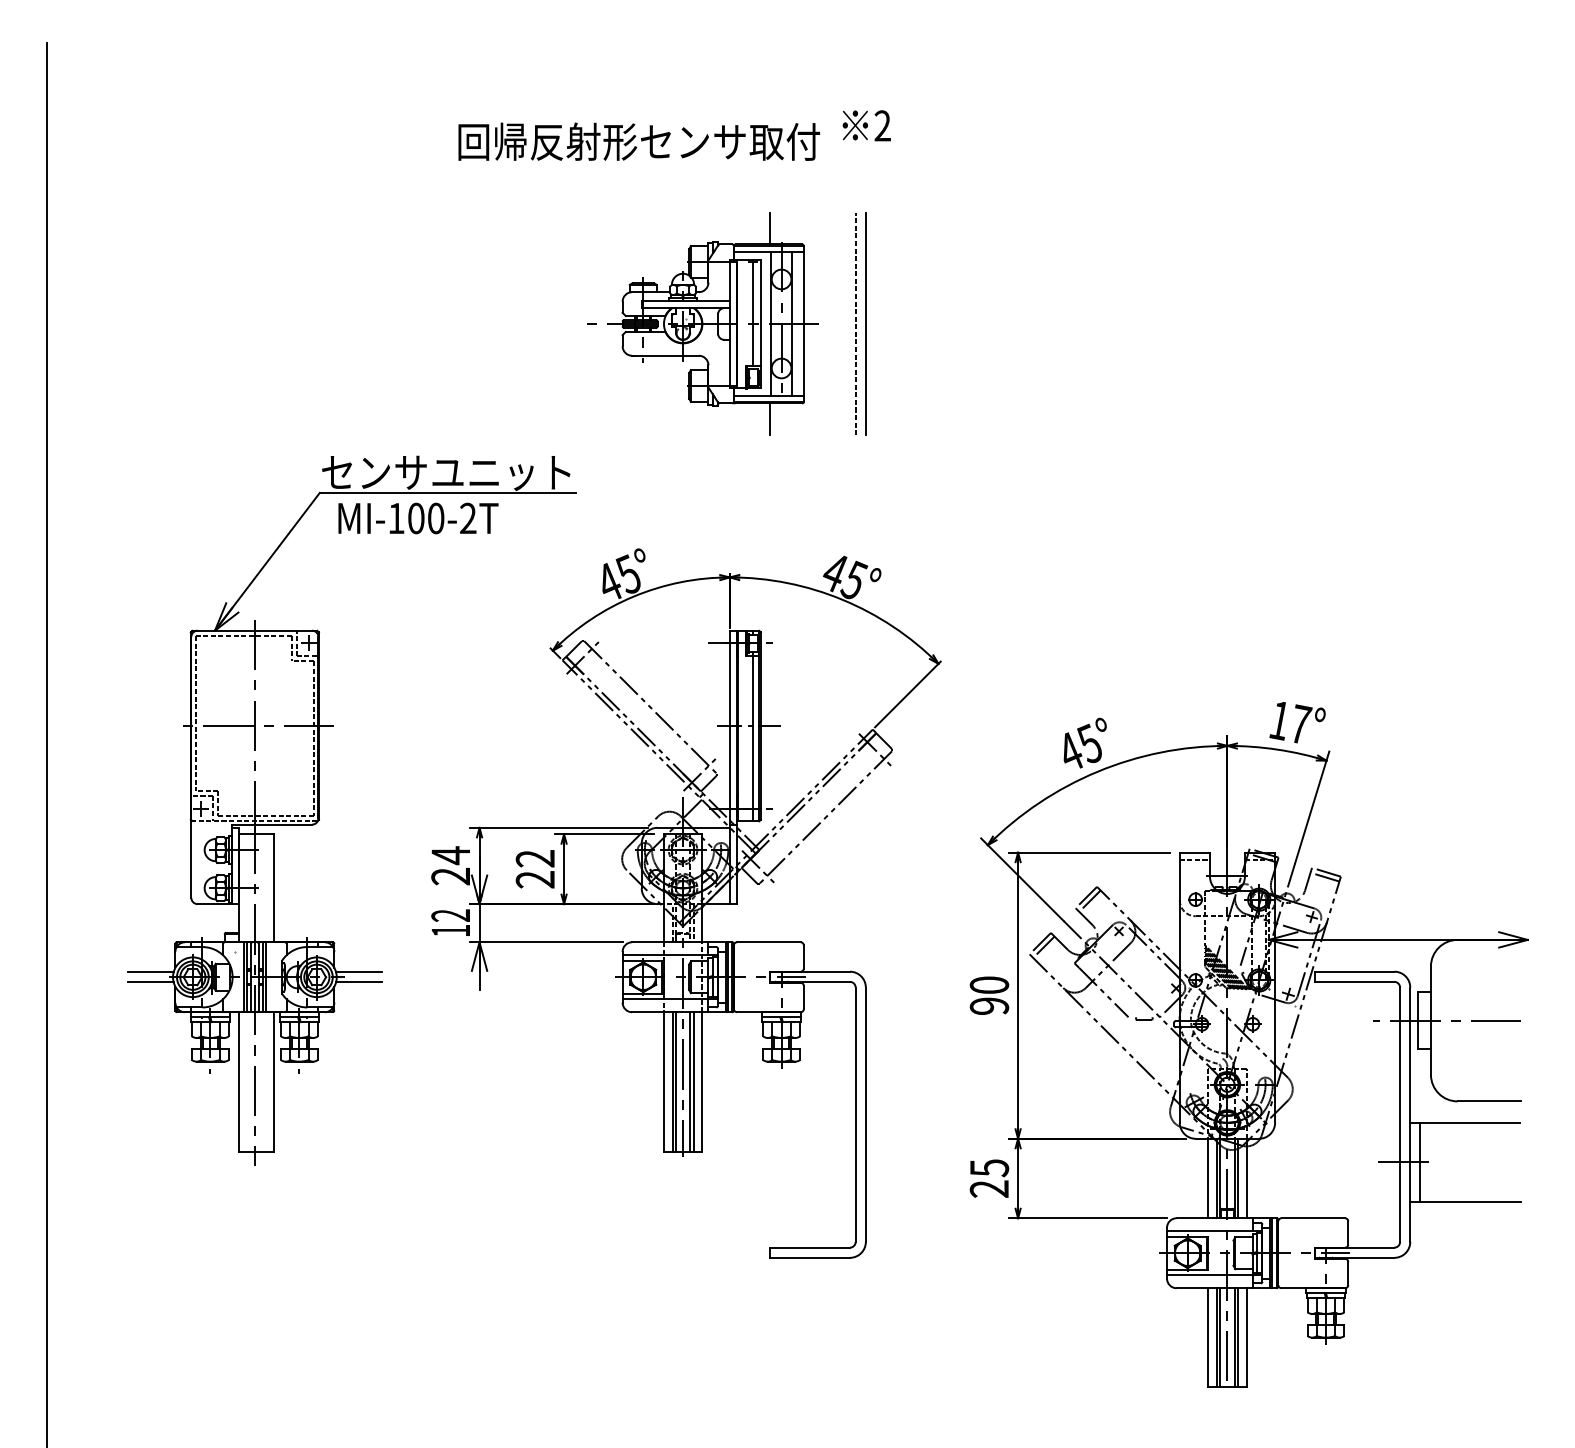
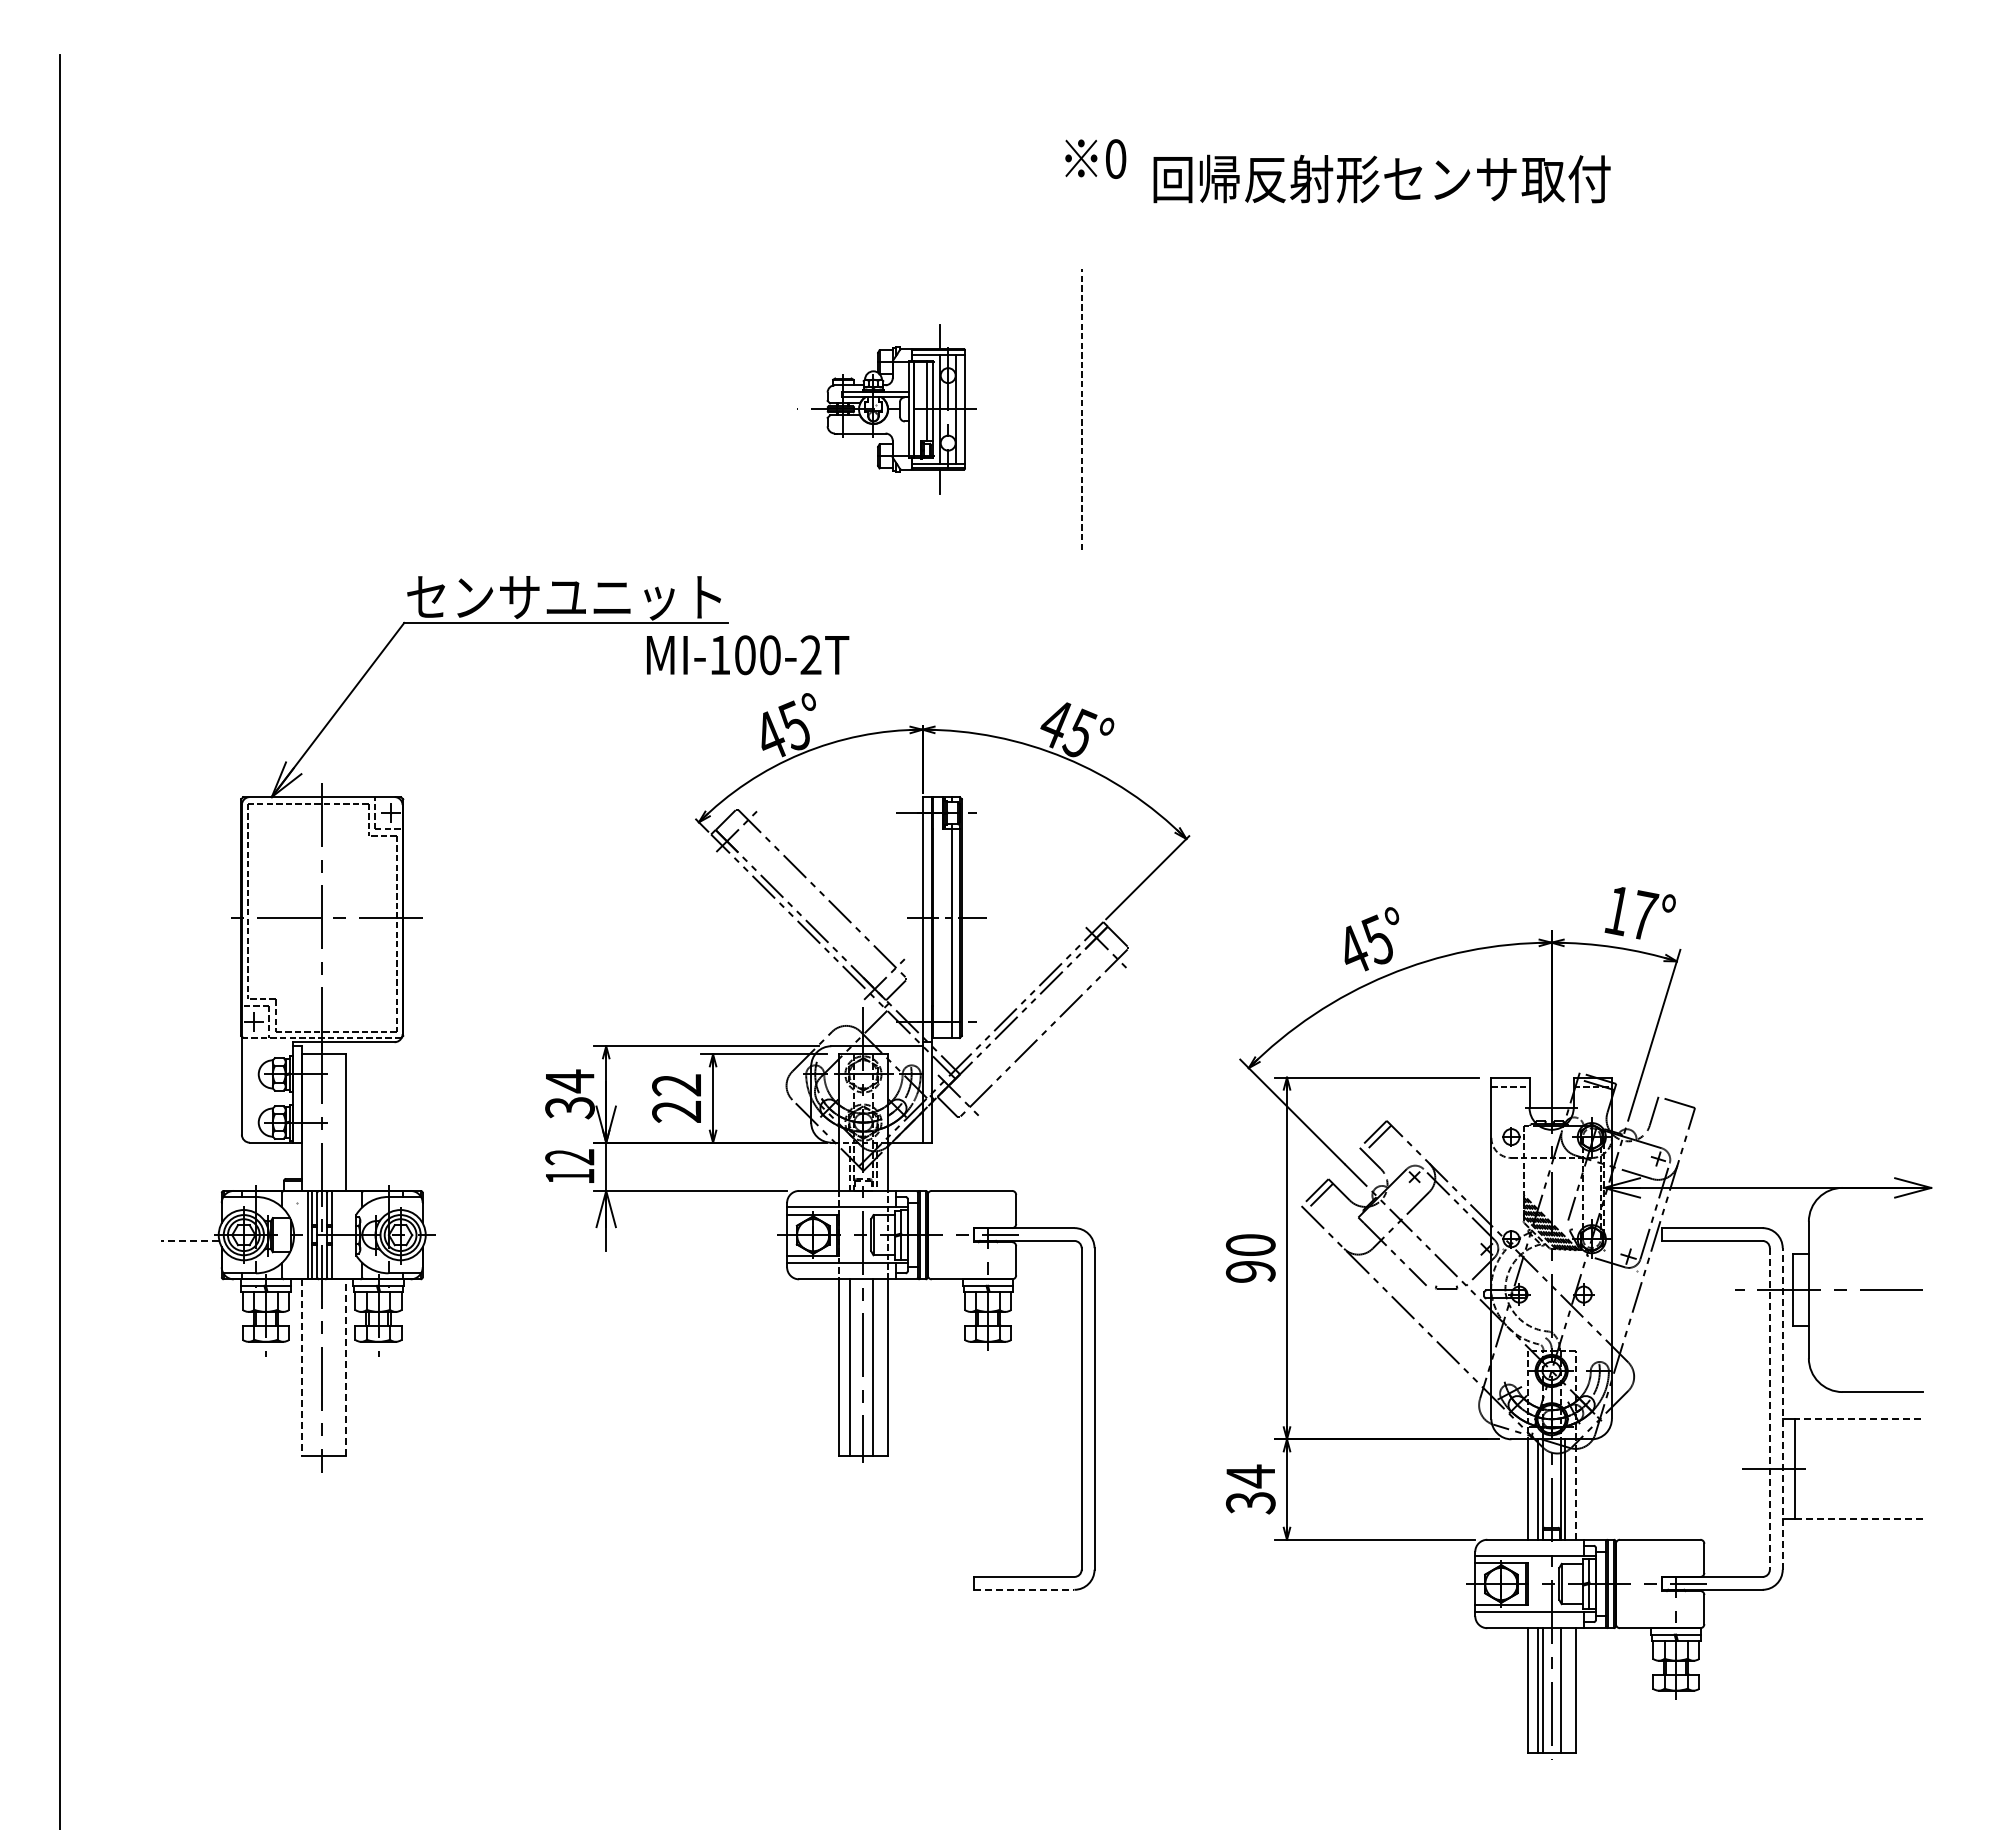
text: (882, 125) -> (1115, 158), 2 -> 0
text: (638, 141) -> (1381, 178), moved
part: (702, 324) -> (888, 409), size x0.6
line: (865, 324) -> (1094, 409), removed
text: (418, 518) -> (748, 655), moved
text: (450, 876) -> (569, 1107), 24 -> 34
line: (1324, 877) -> (1674, 1108), removed
line: (150, 972) -> (190, 1228), removed
line: (358, 972) -> (453, 1228), removed
line: (266, 976) -> (336, 1234), removed
line: (150, 981) -> (190, 1240), solid -> dashed
line: (359, 981) -> (454, 1240), removed
line: (274, 1081) -> (346, 1367), solid -> dashed
line: (675, 1081) -> (854, 1367), removed
line: (693, 1081) -> (876, 1367), removed
line: (239, 1082) -> (302, 1368), solid -> dashed
line: (1399, 1114) -> (1769, 1408), solid -> dashed
line: (1410, 1114) -> (1782, 1408), solid -> dashed
line: (1469, 1123) -> (1857, 1419), solid -> dashed
text: (989, 1178) -> (1250, 1489), 25 -> 34
line: (1246, 1178) -> (1575, 1489), solid -> dashed
line: (1471, 1202) -> (1859, 1519), solid -> dashed
line: (810, 1257) -> (1024, 1589), solid -> dashed
line: (1237, 1337) -> (1564, 1690), removed

